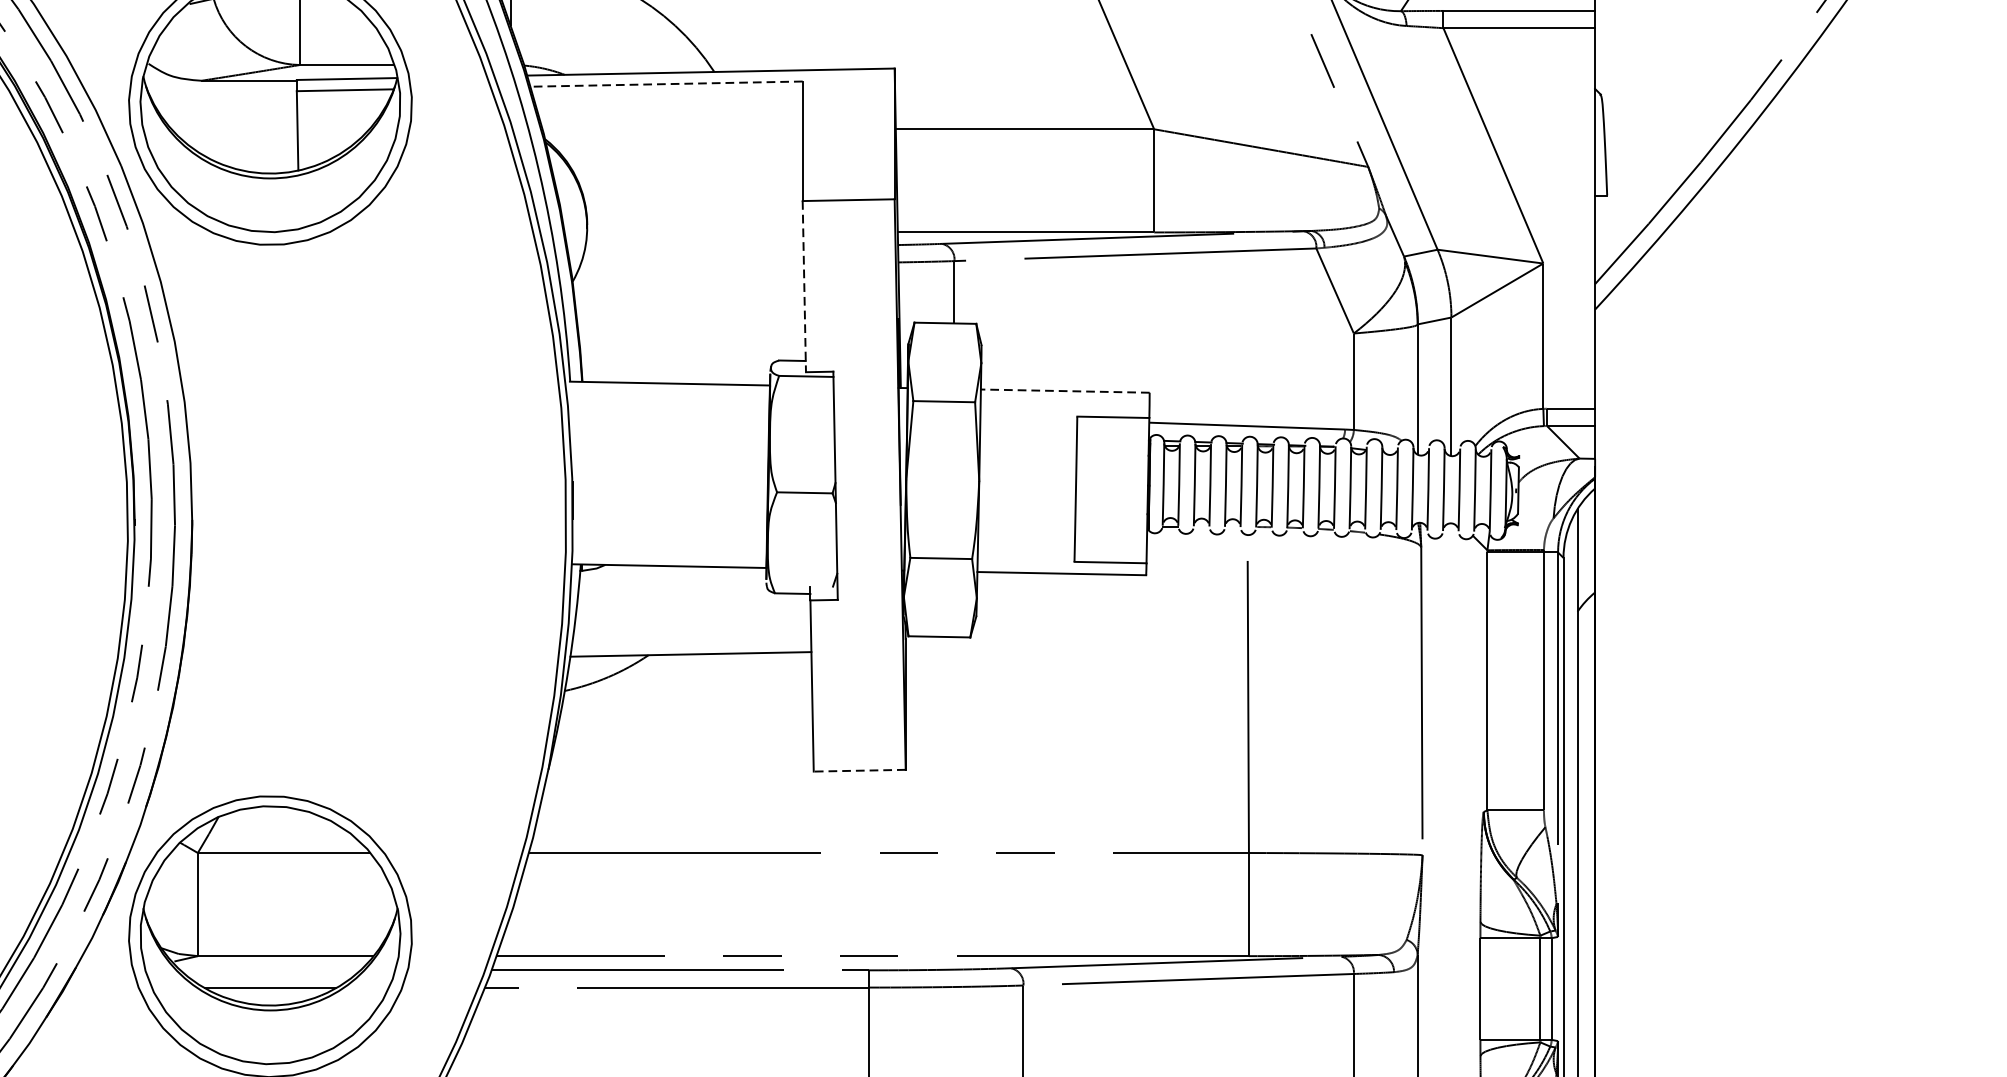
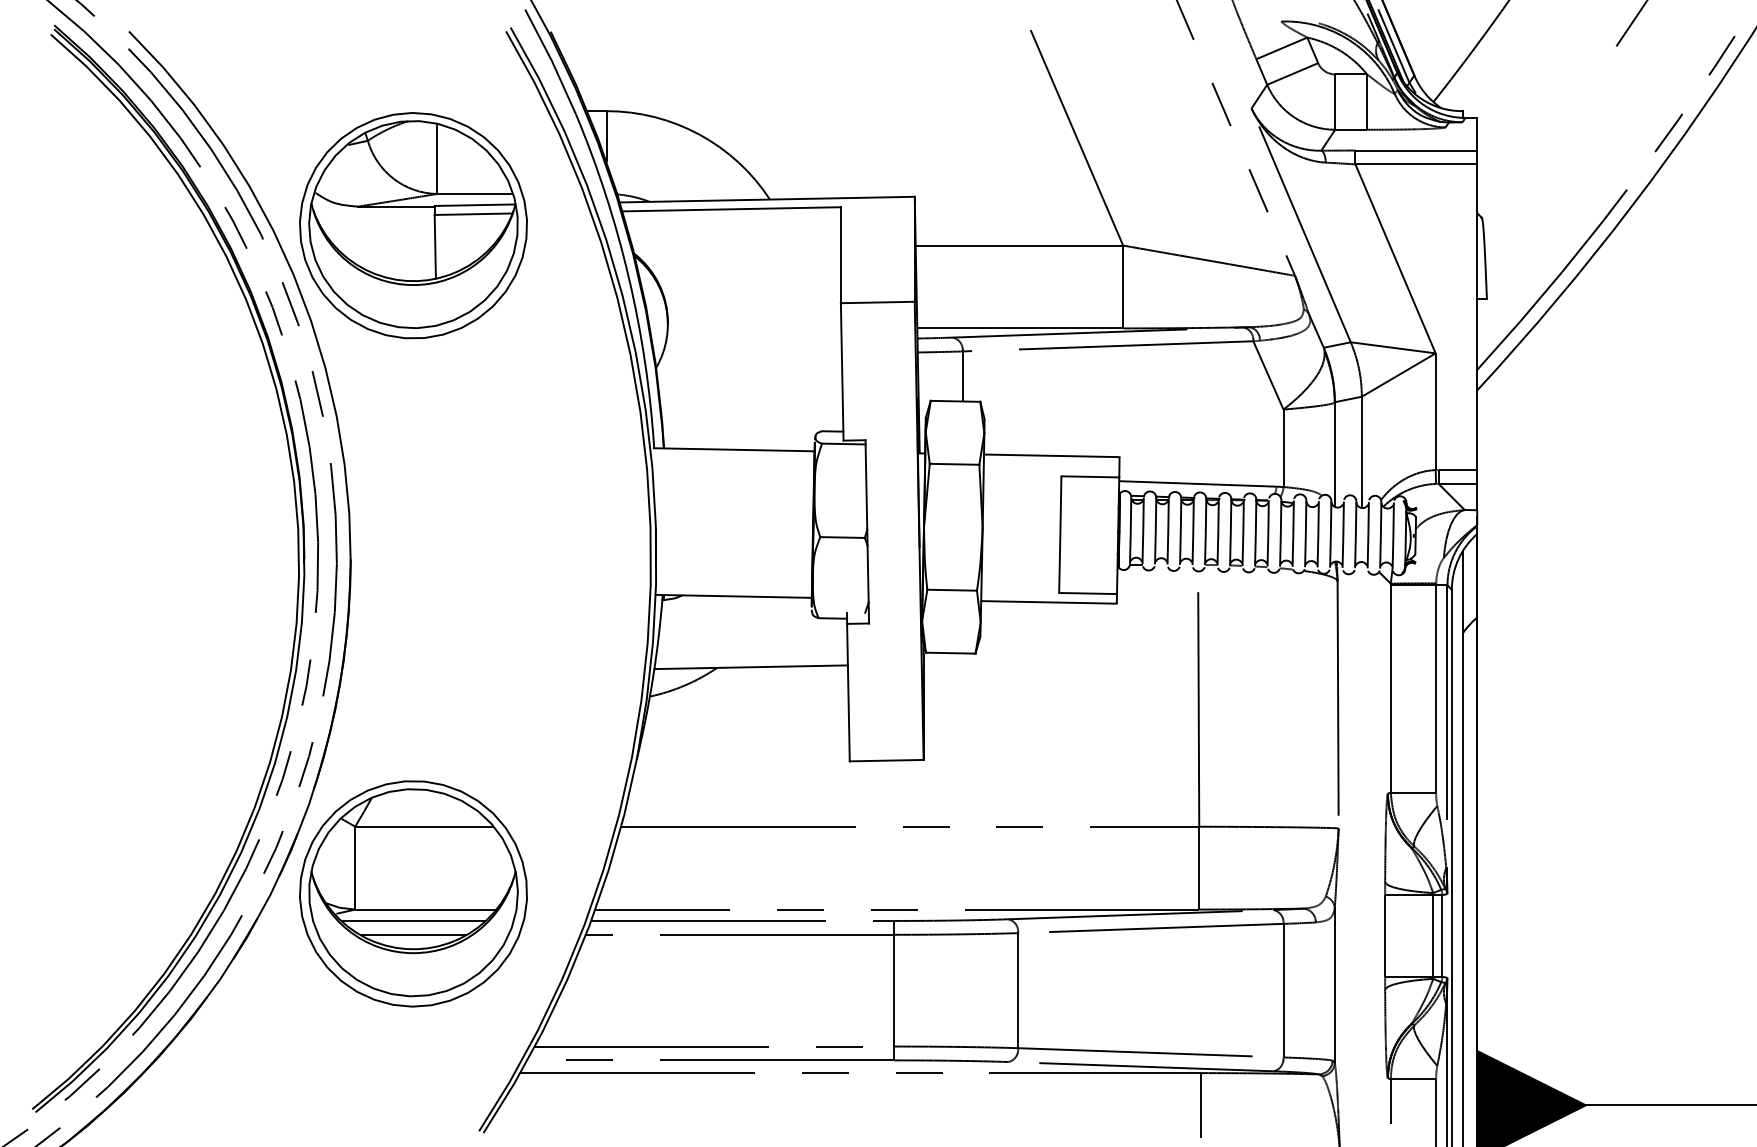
line: (666, 84) -> (731, 209), dashed -> solid
line: (804, 286) -> (842, 371), dashed -> solid
line: (1064, 390) -> (1051, 455), dashed -> solid
line: (859, 770) -> (886, 760), dashed -> solid
line: (270, 969) -> (413, 920), added

